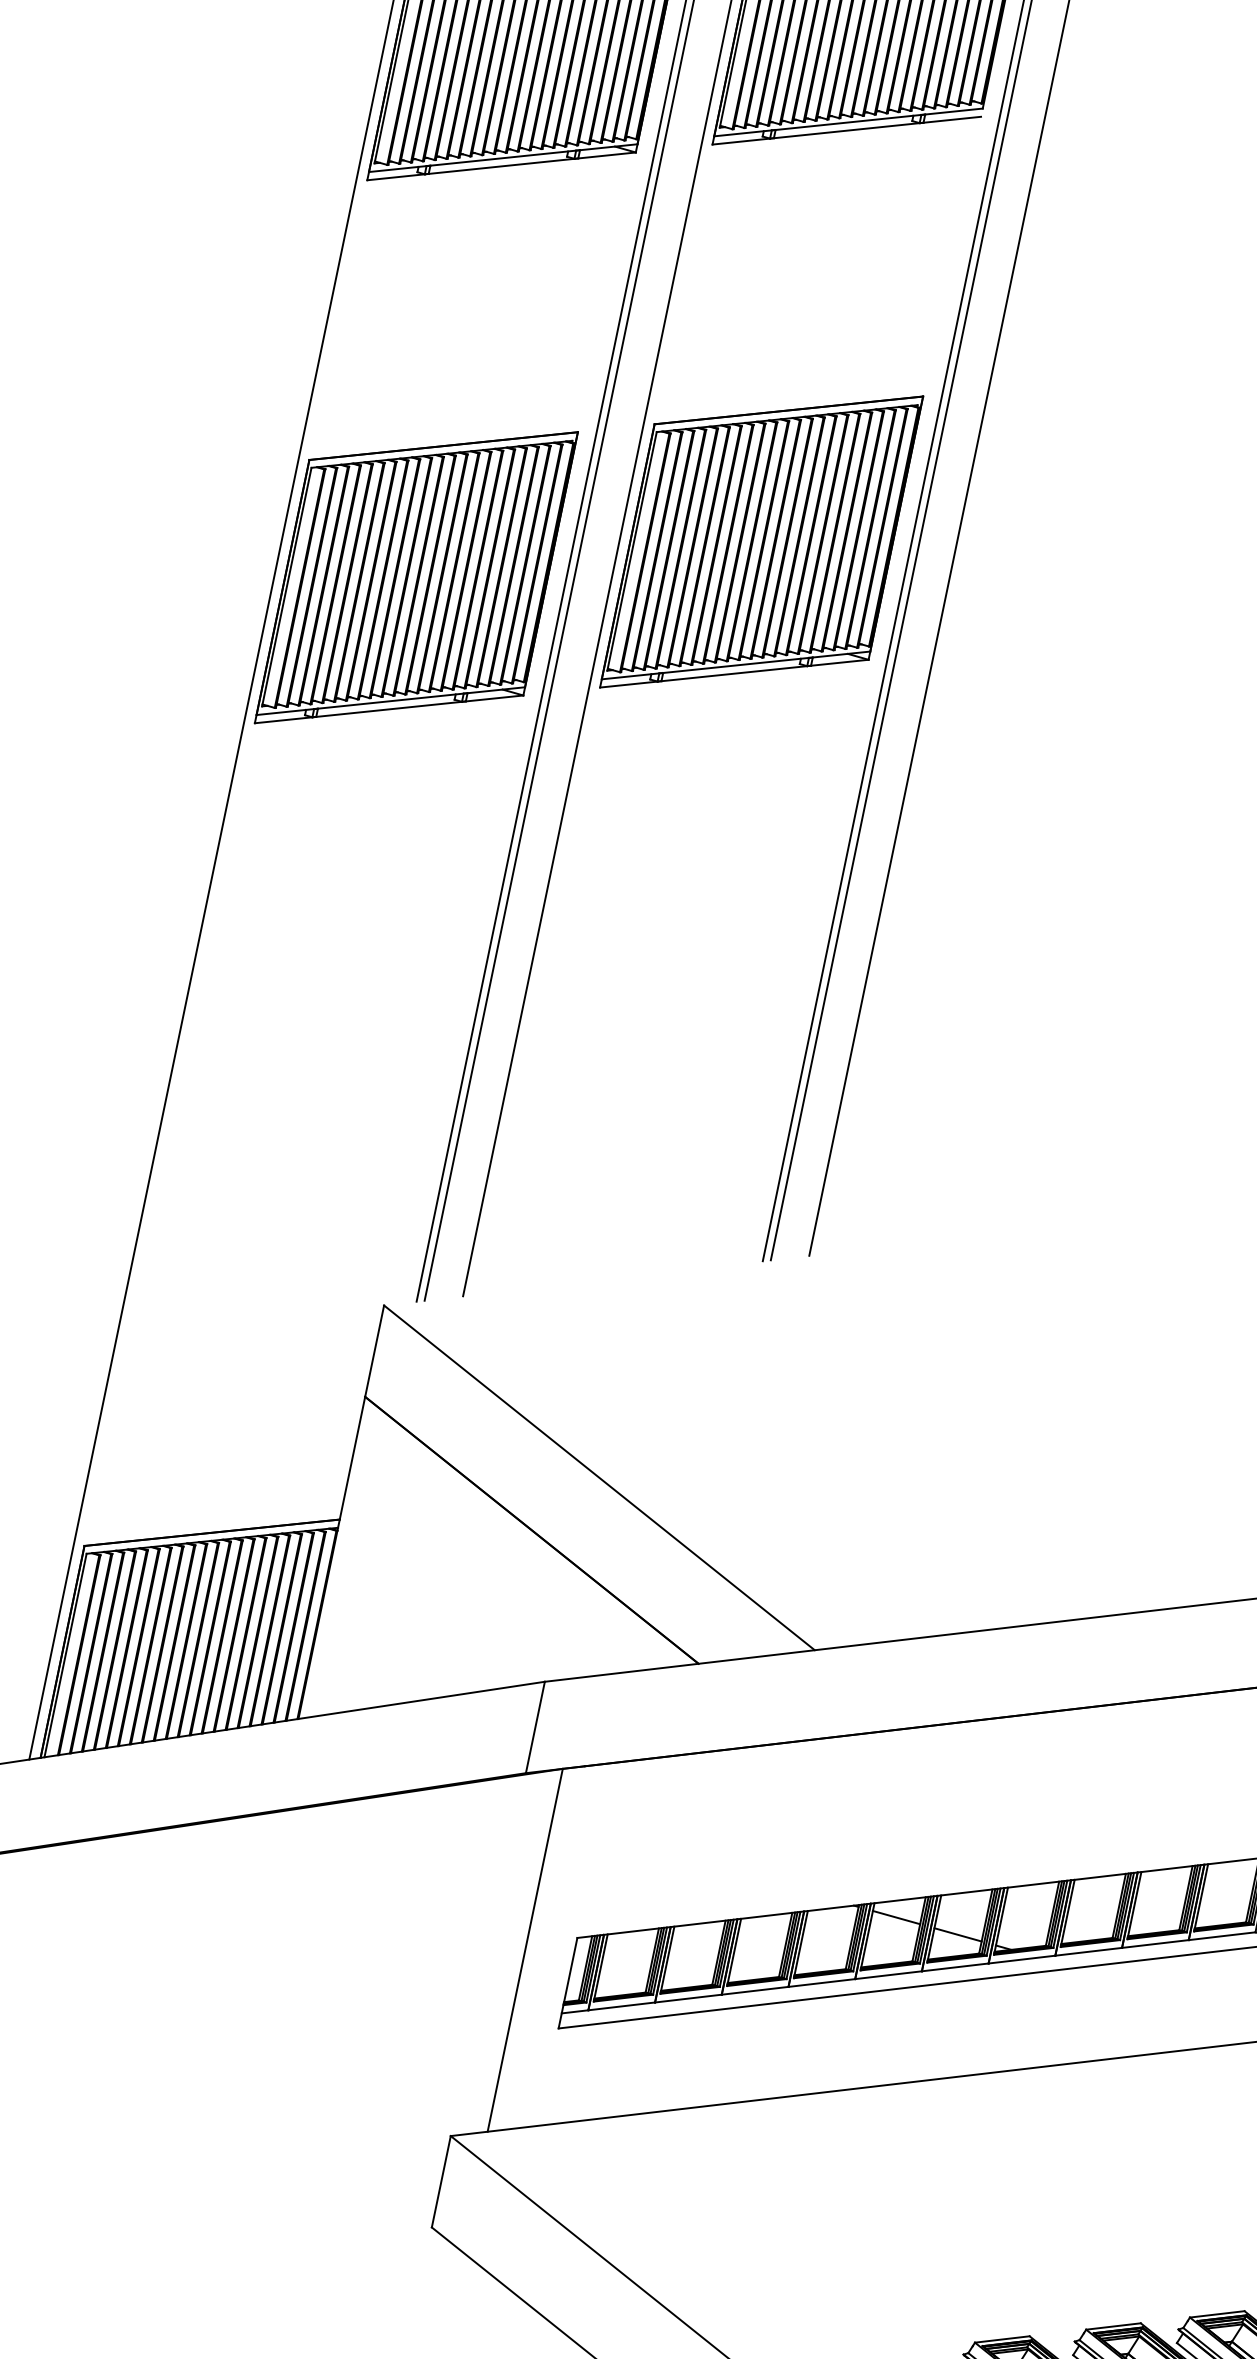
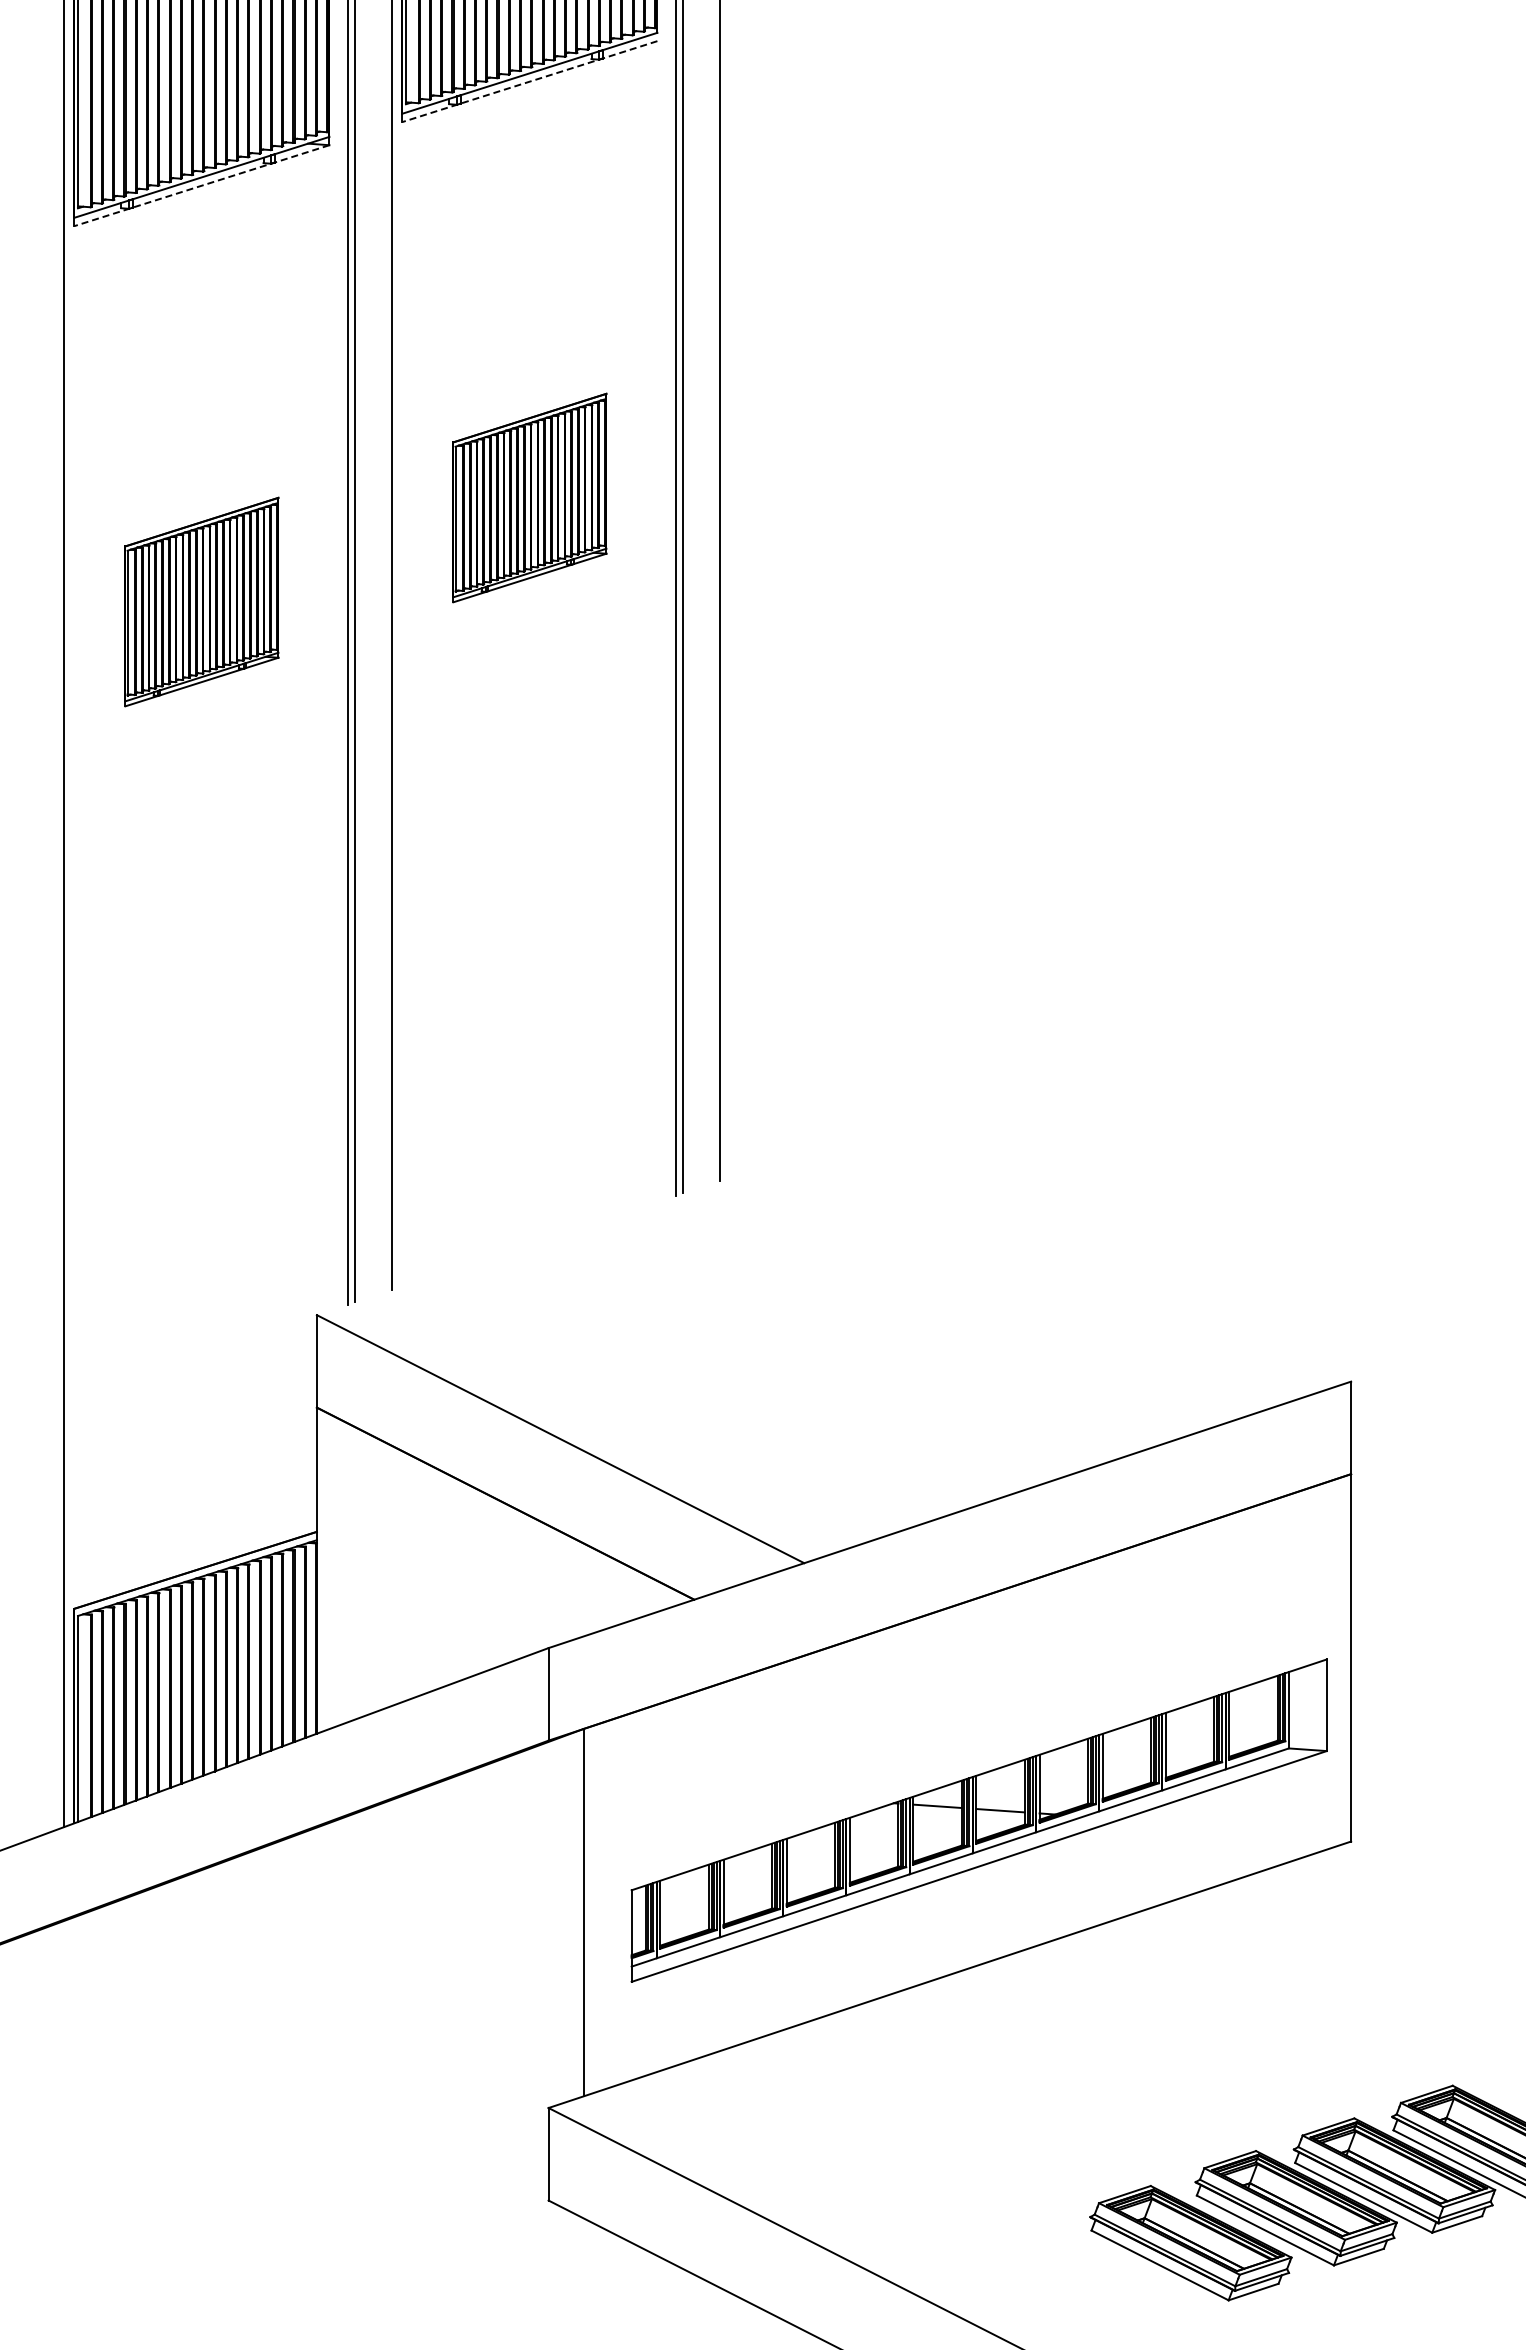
line: (846, 130) -> (529, 81), solid -> dashed
line: (501, 166) -> (201, 185), solid -> dashed
part: (761, 541) -> (529, 497), size x0.6
part: (416, 577) -> (201, 601), size x0.6

